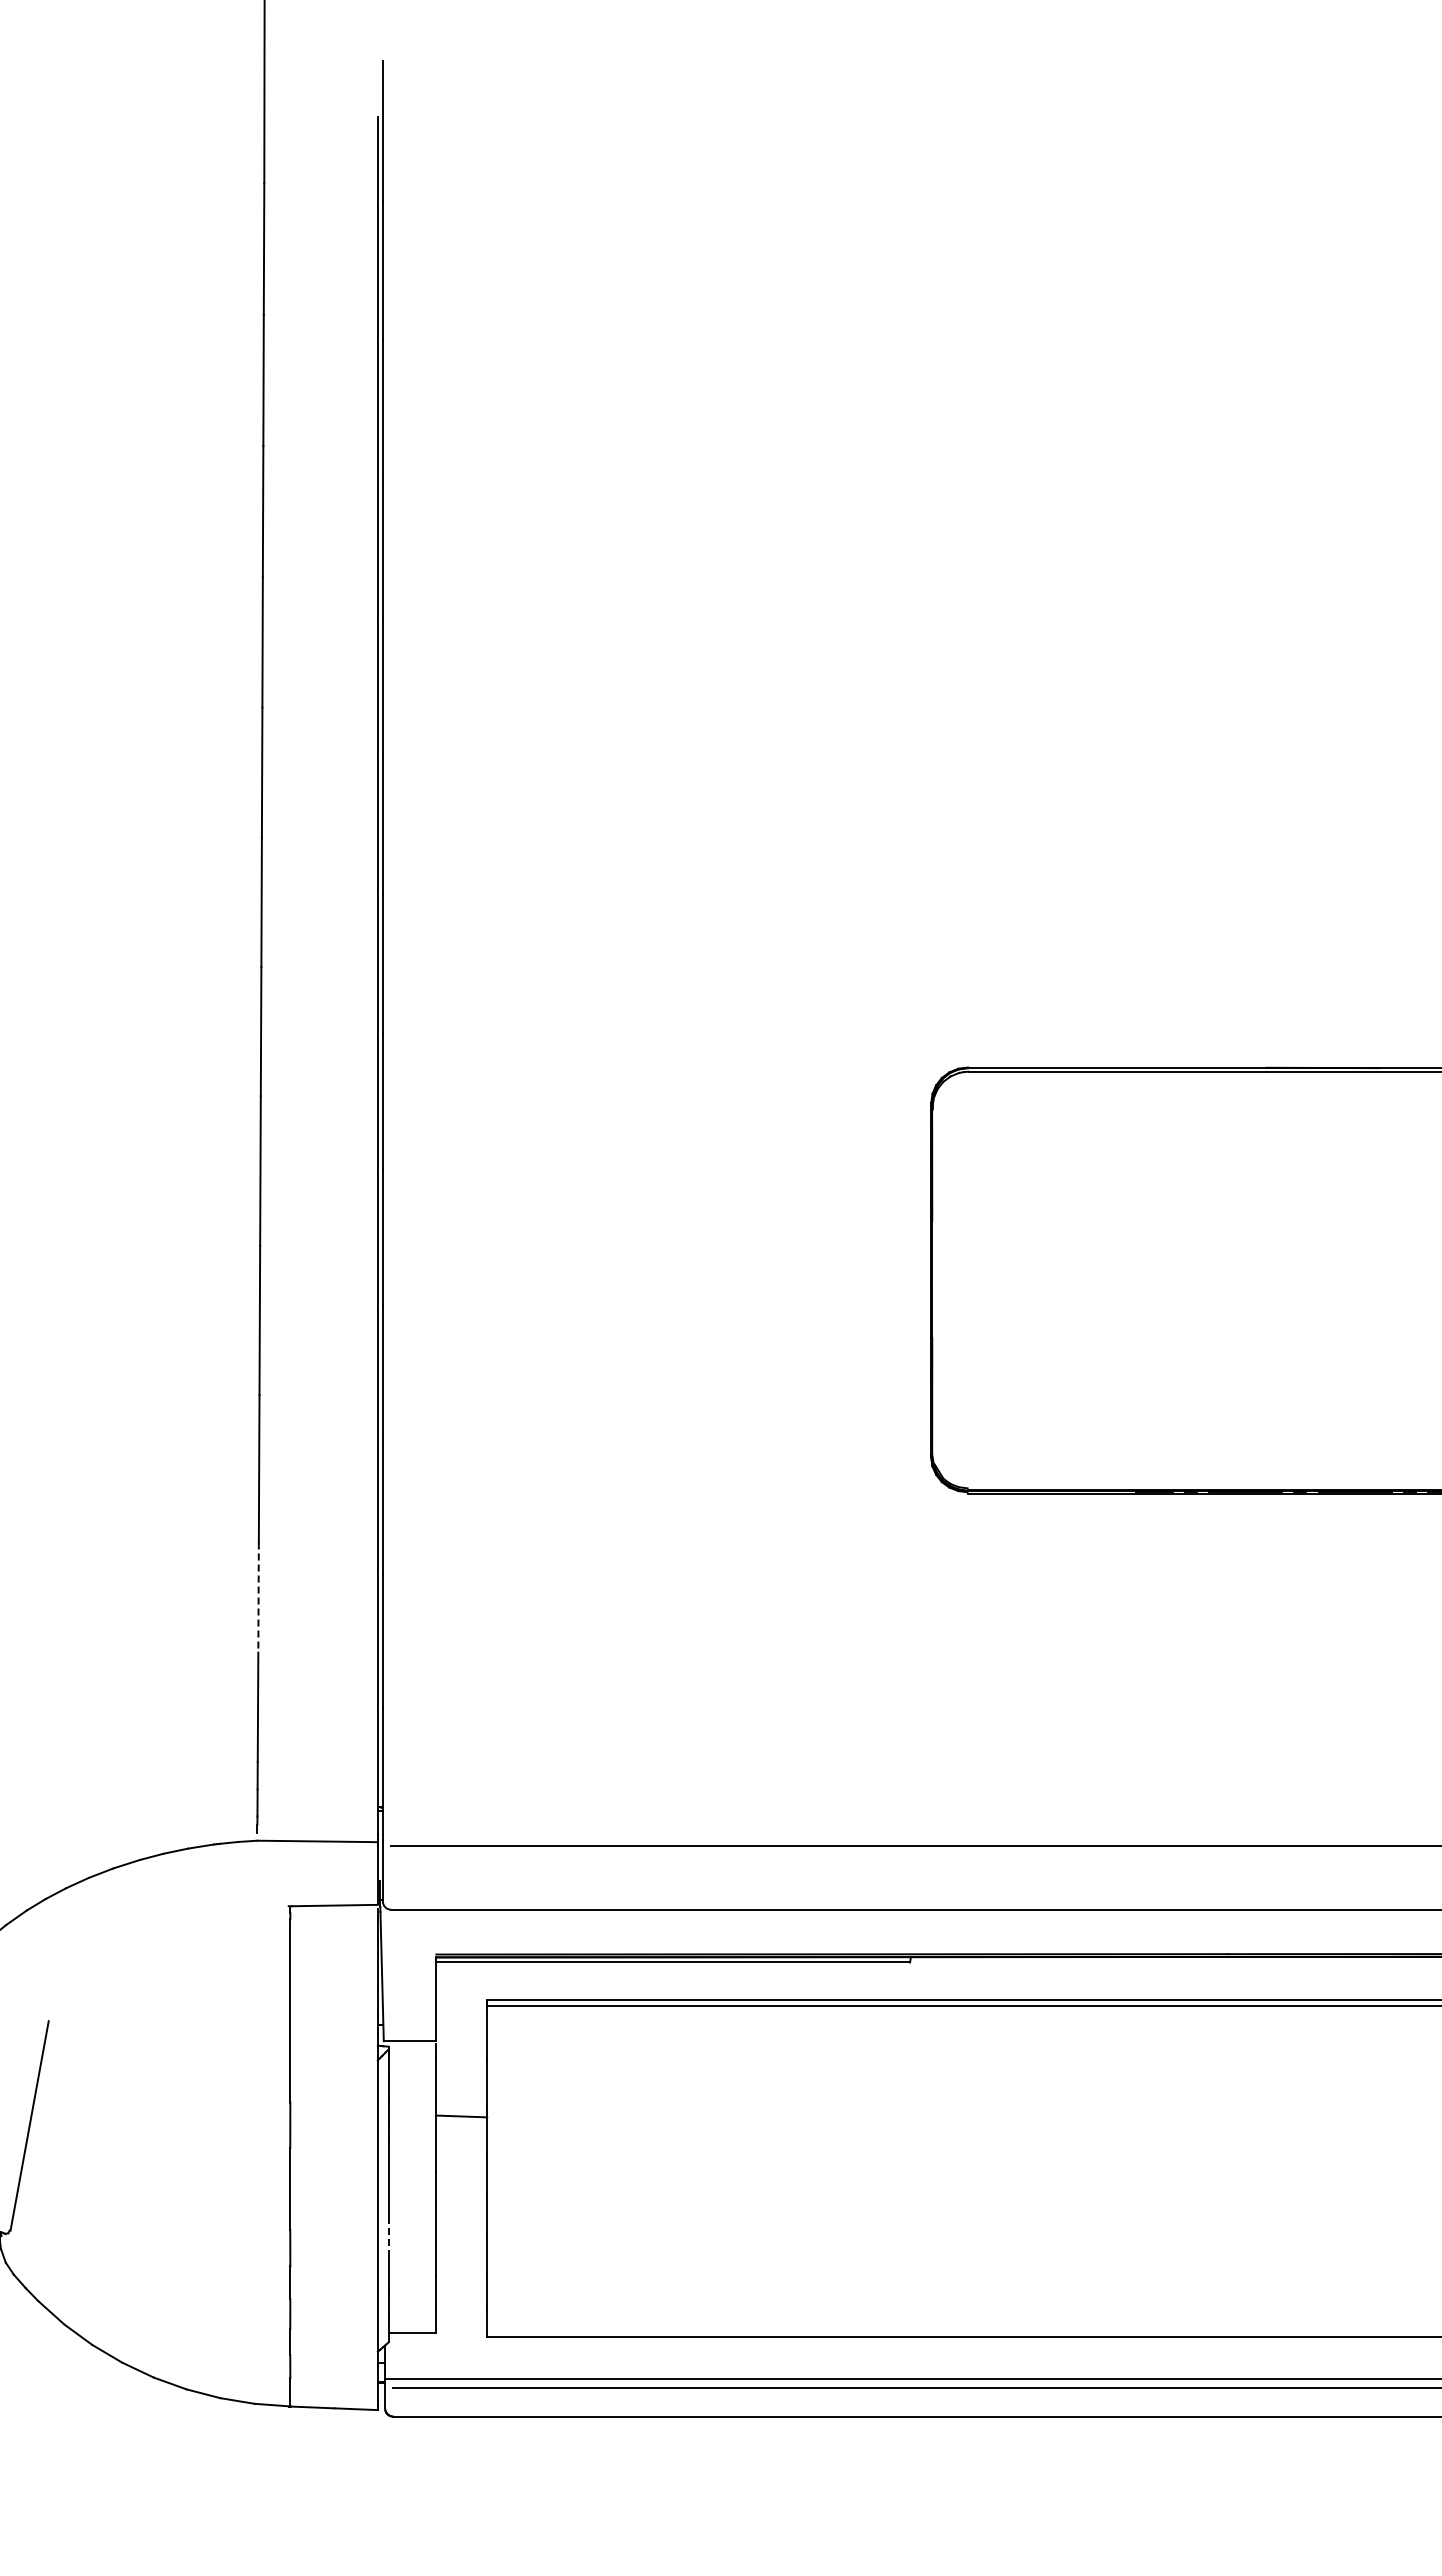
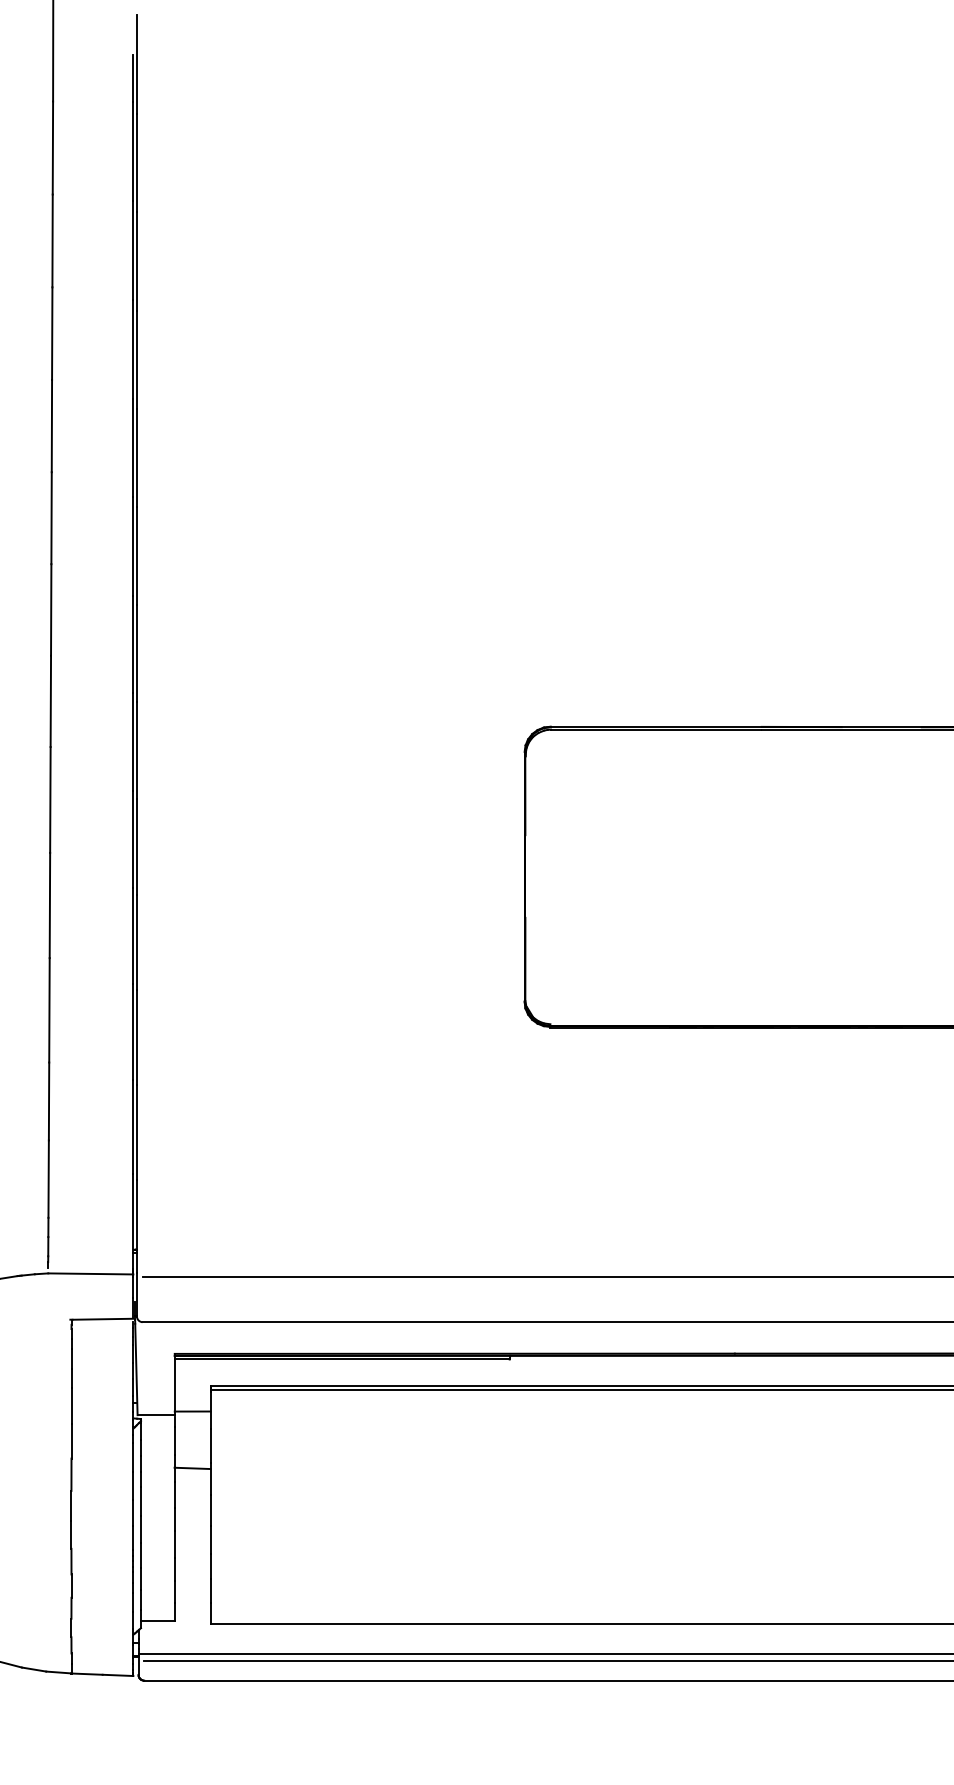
line: (258, 1598) -> (48, 1102), dashed -> solid
line: (461, 2036) -> (192, 1411), added
line: (388, 2238) -> (140, 1554), dashed -> solid

